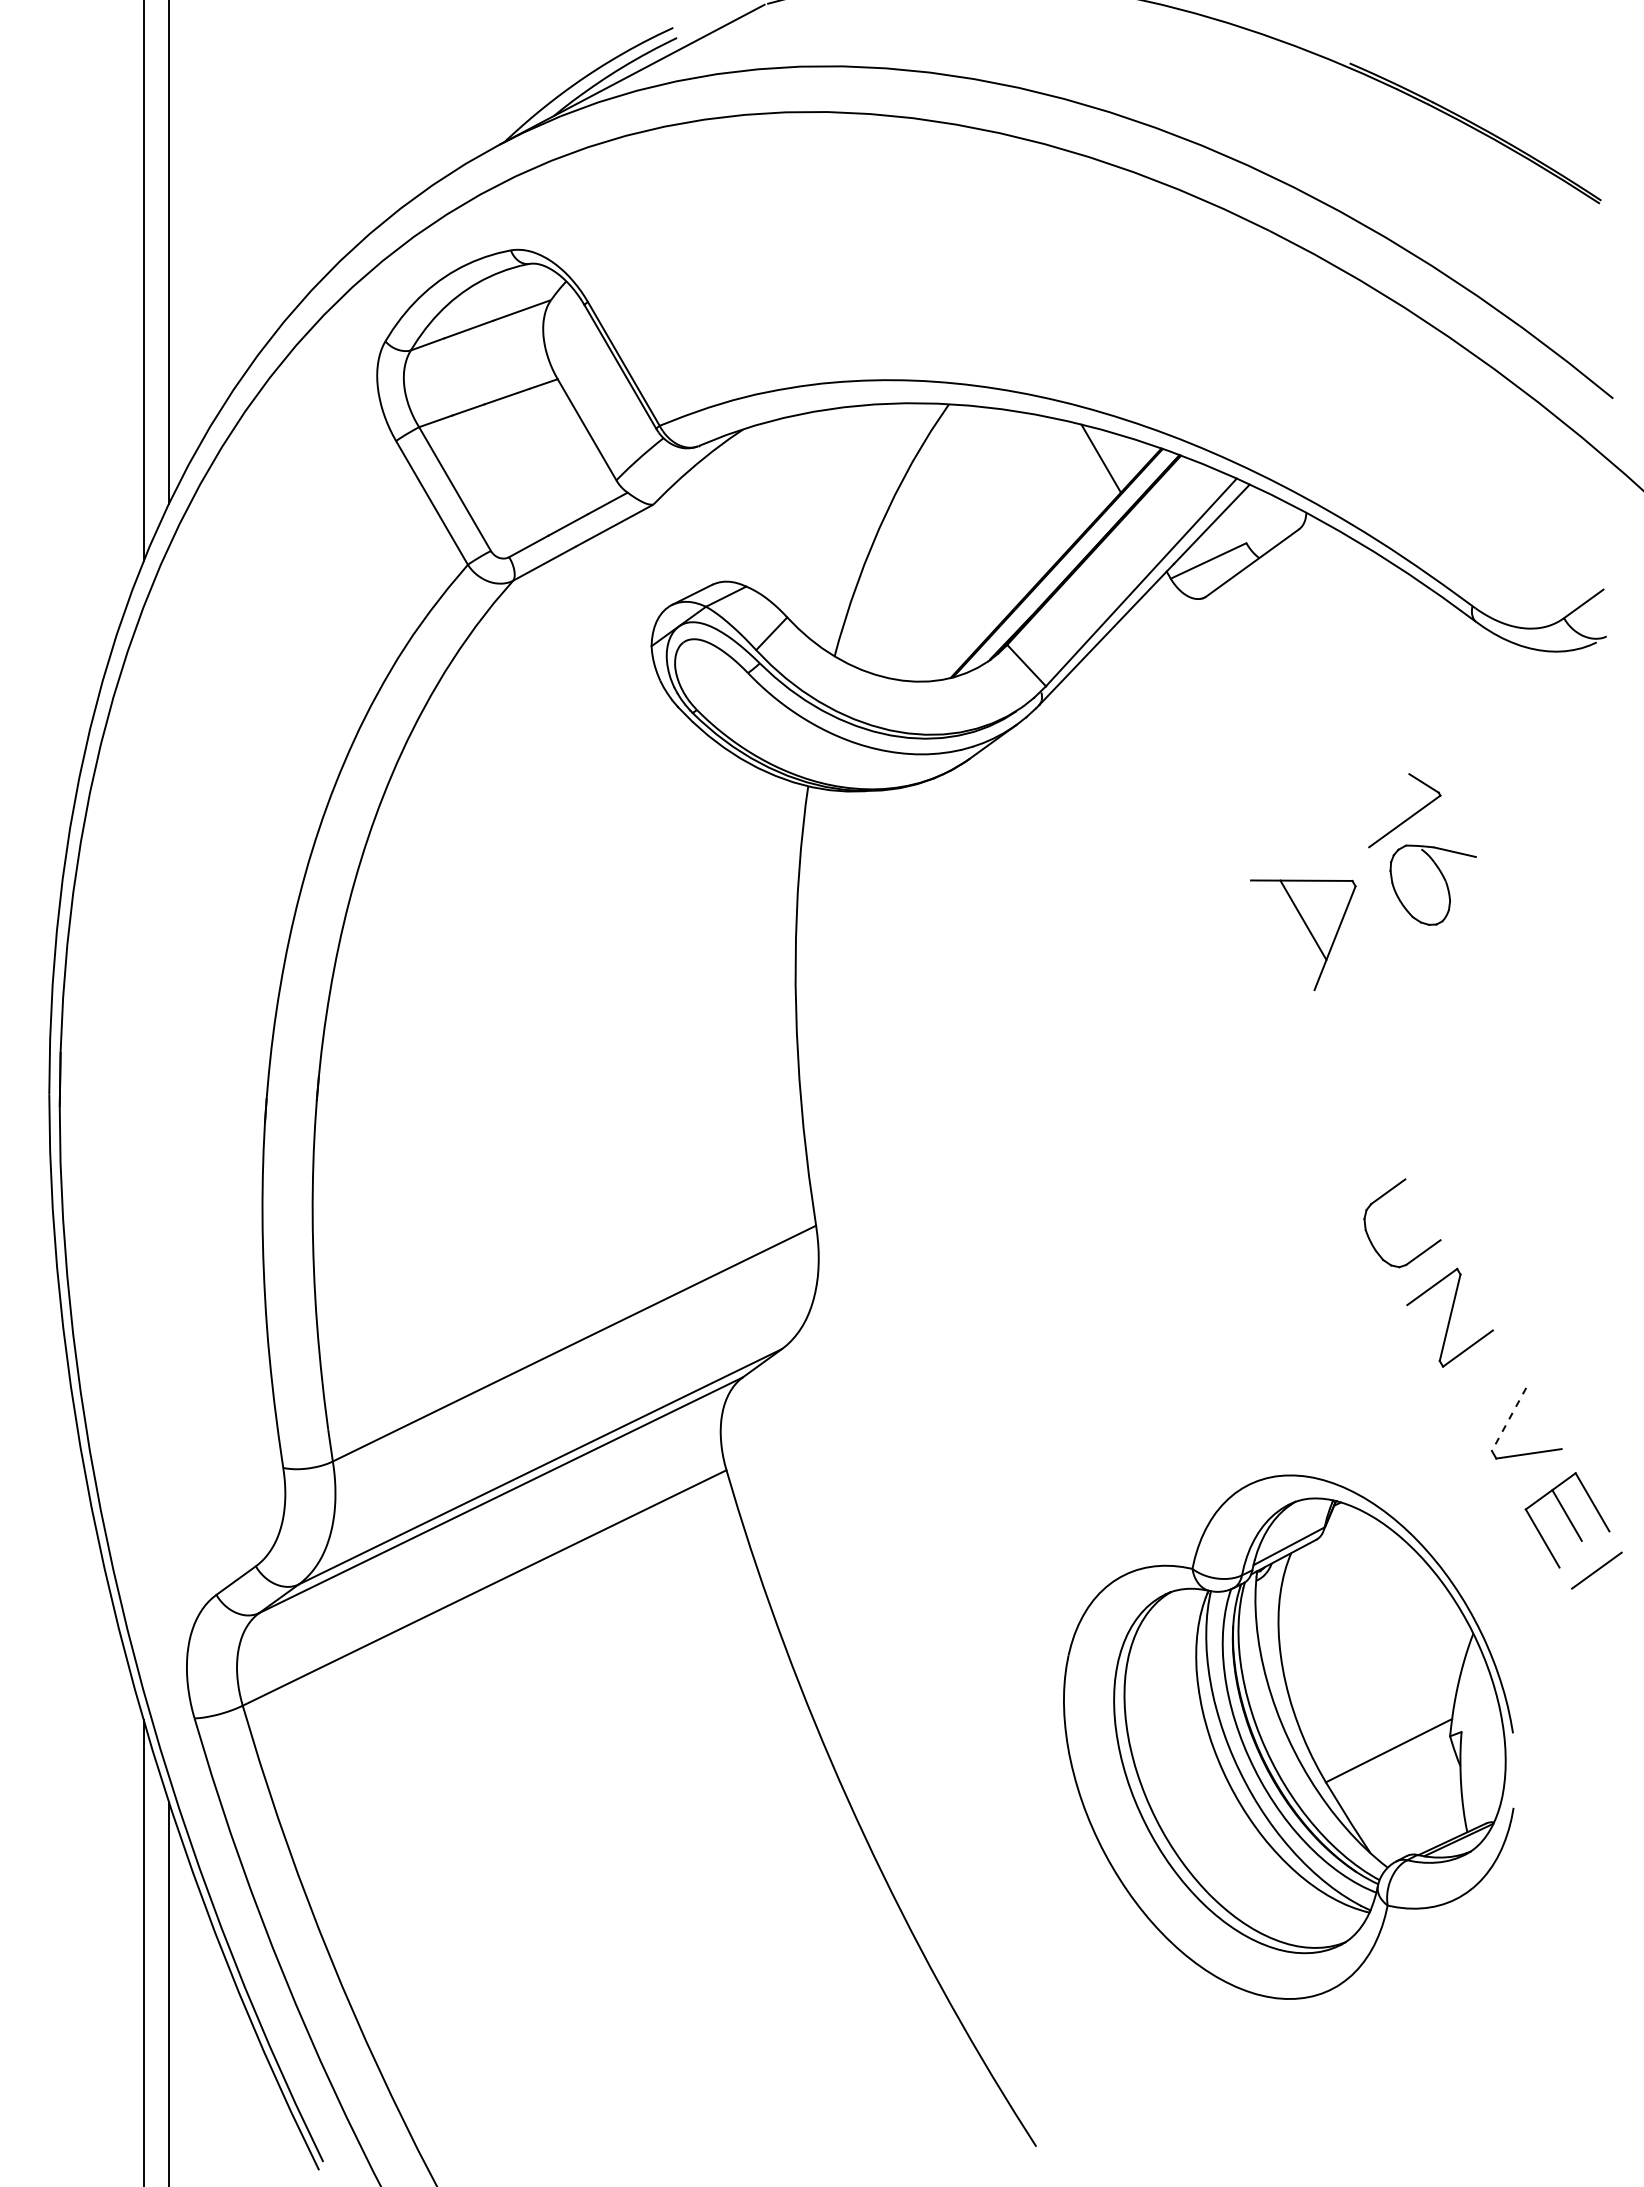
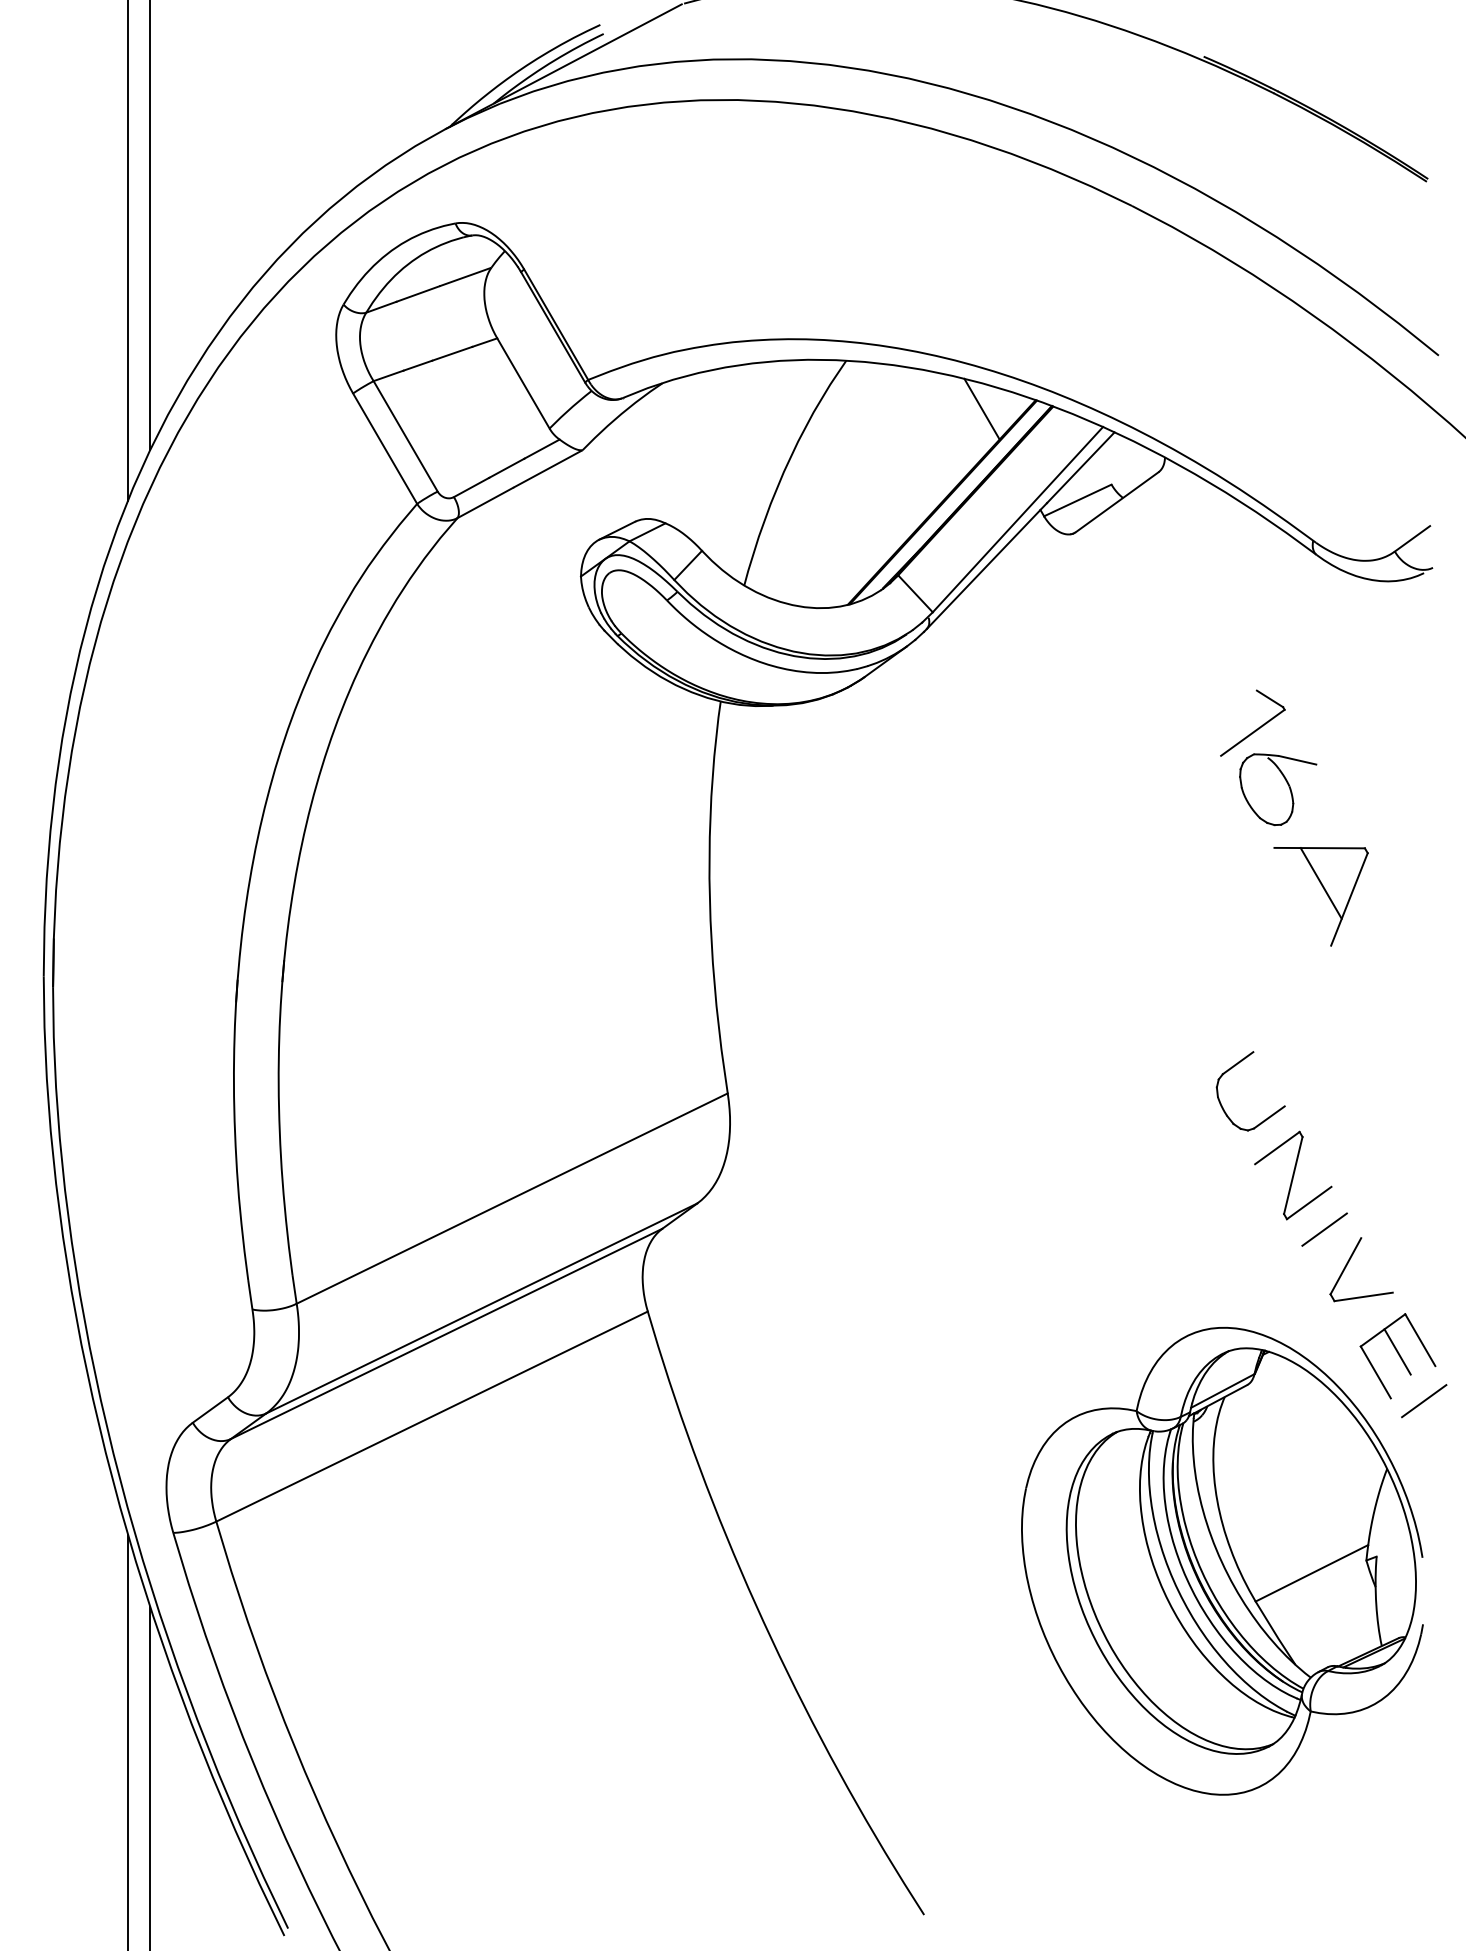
part: (1303, 934) -> (1321, 896), moved
line: (1485, 1378) -> (1324, 1229), added
line: (1509, 1419) -> (1346, 1266), dashed -> solid
part: (1288, 1736) -> (1222, 1560), moved

